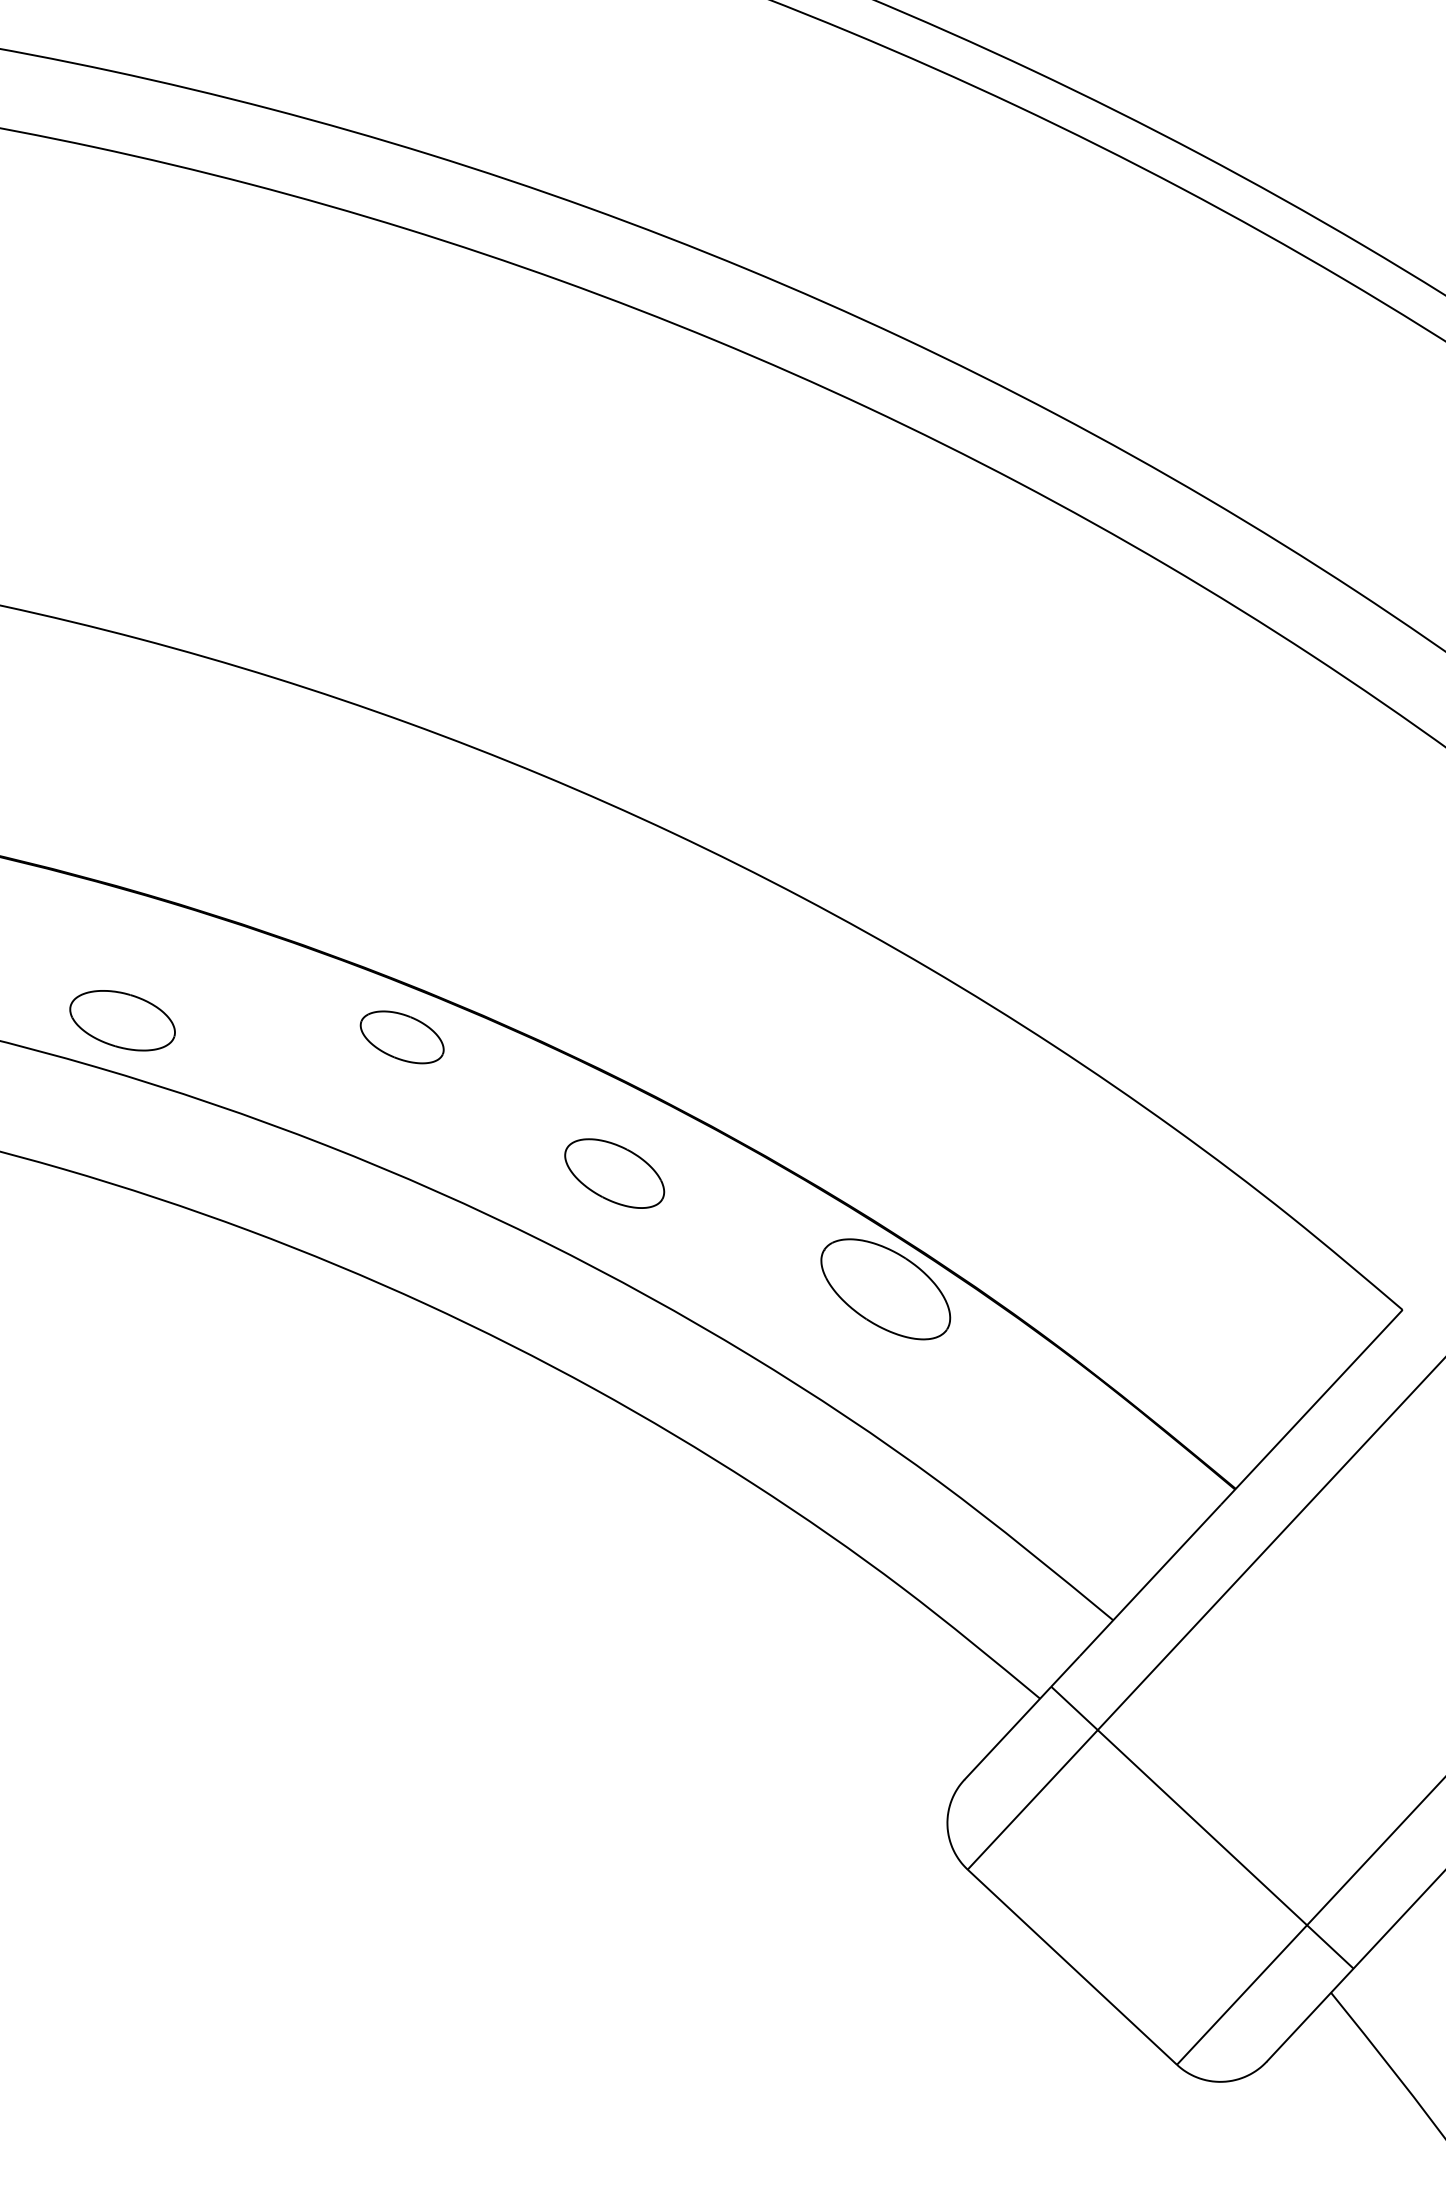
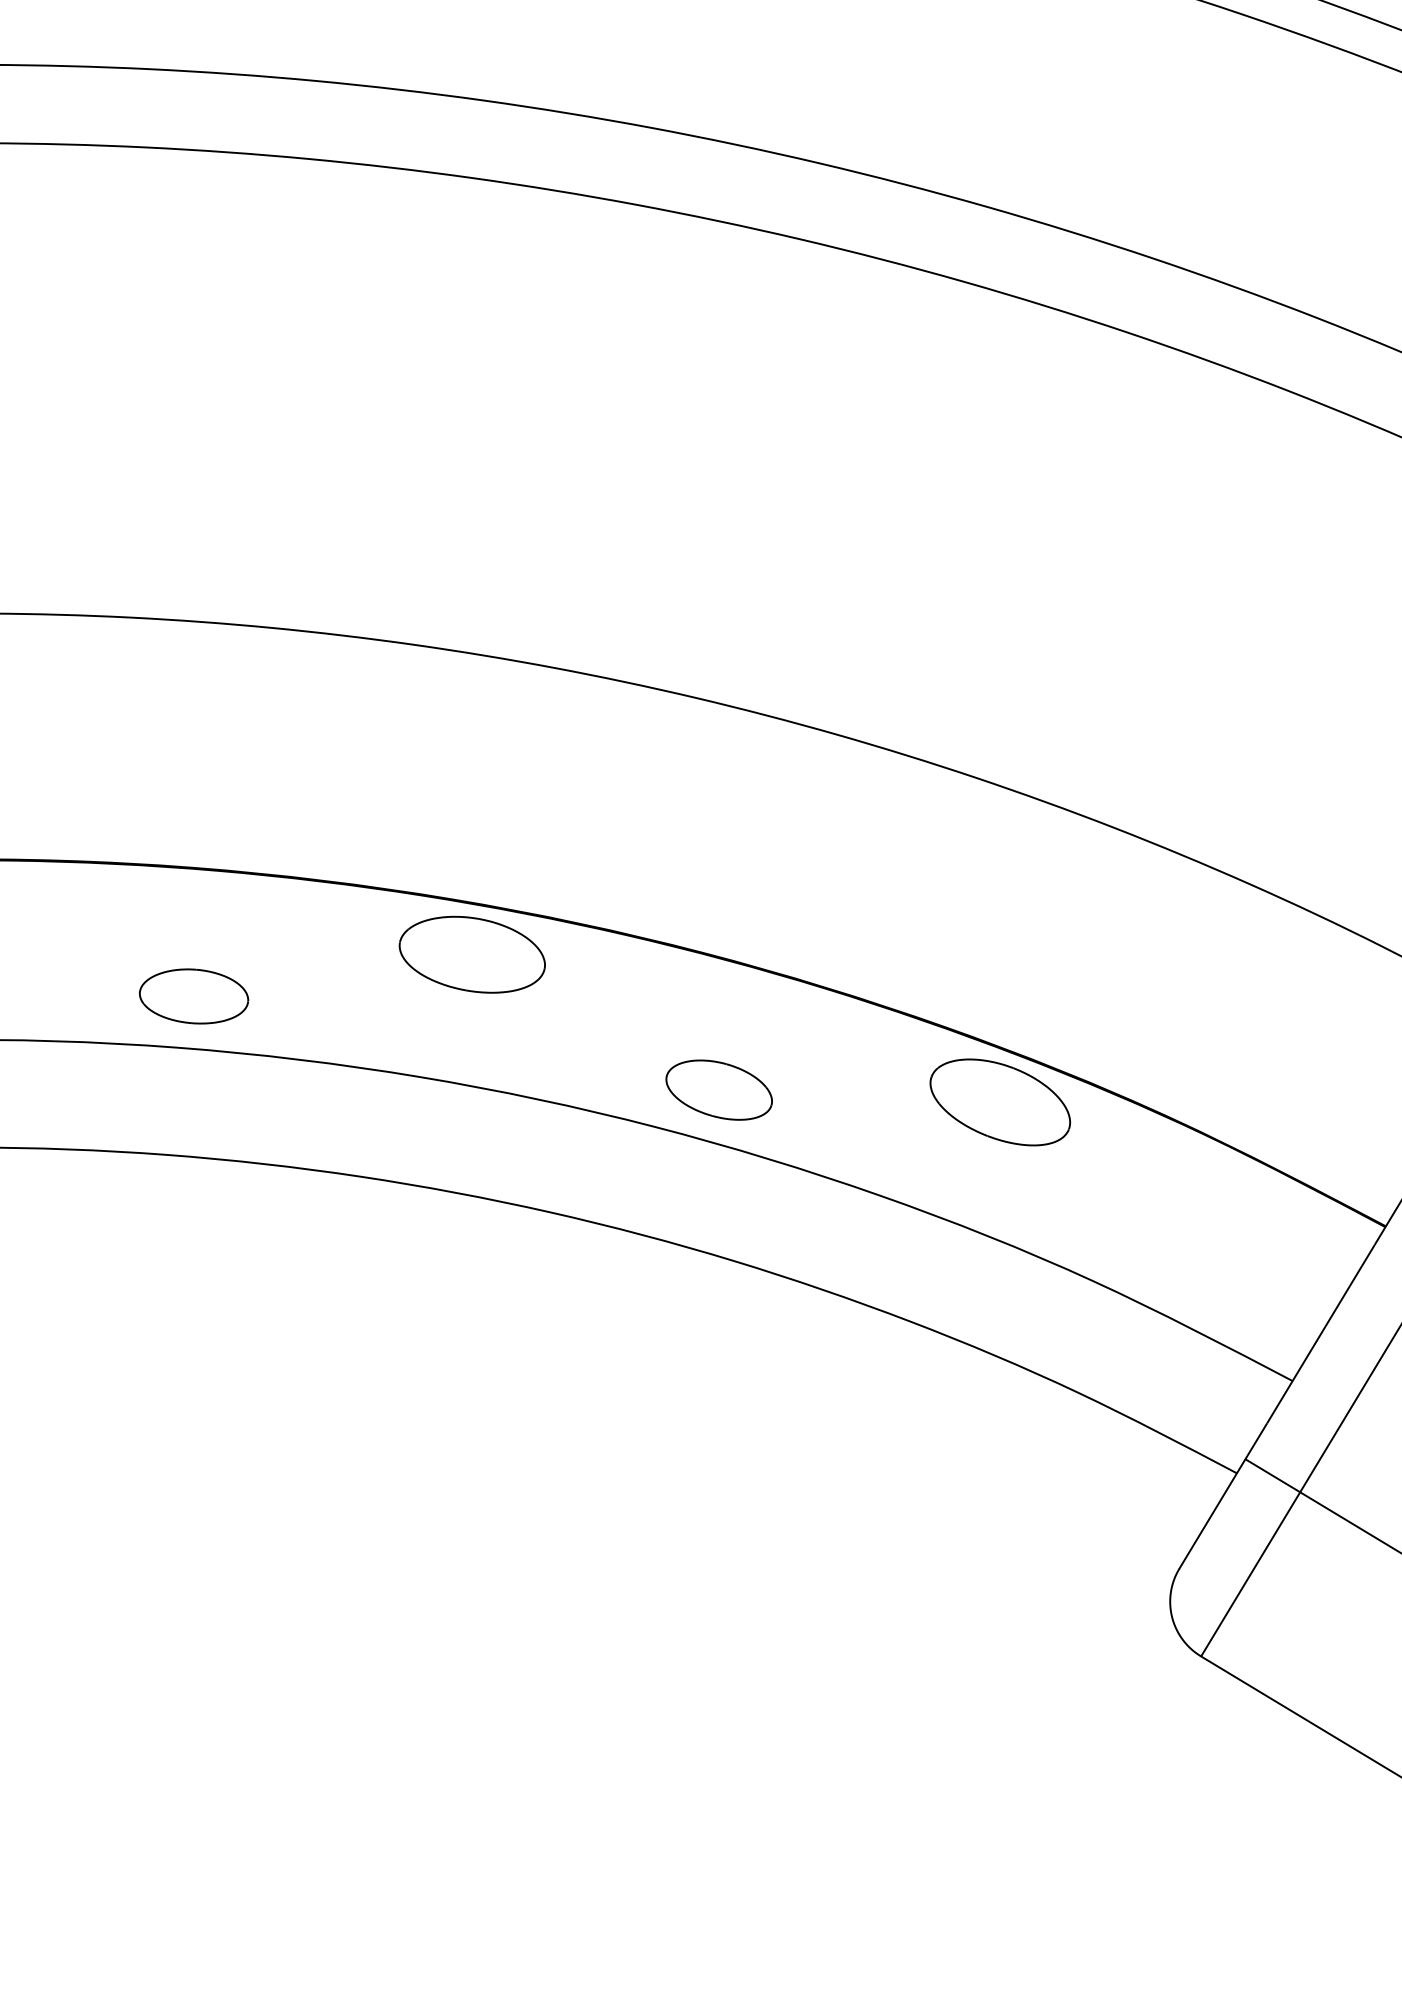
part: (402, 1037) -> (472, 955), size x1.67
part: (614, 1173) -> (718, 1090), moved

